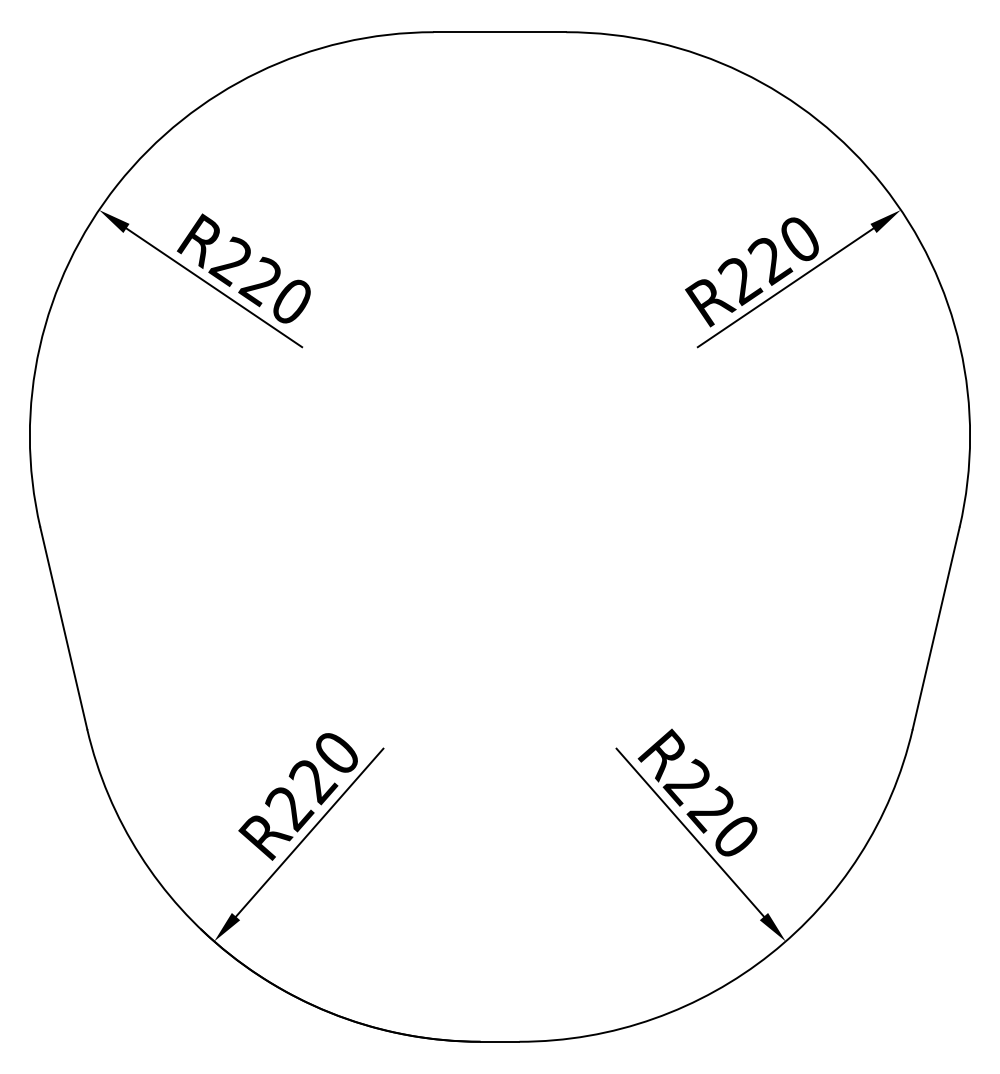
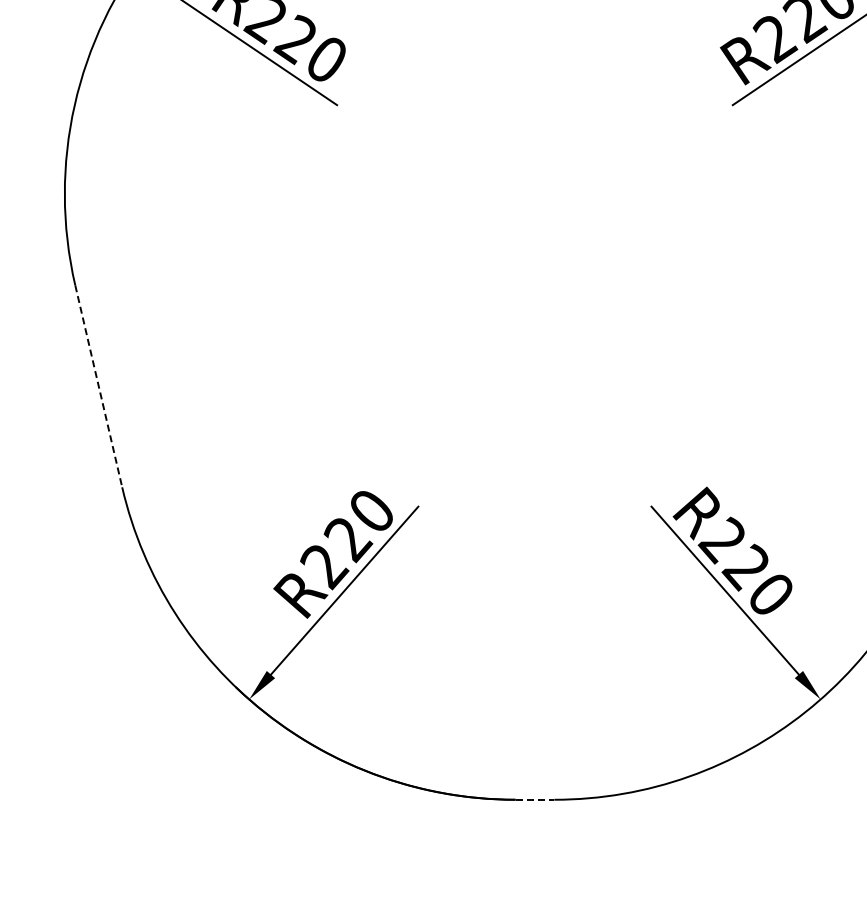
line: (63, 628) -> (98, 386), solid -> dashed
line: (500, 1041) -> (535, 799), solid -> dashed

